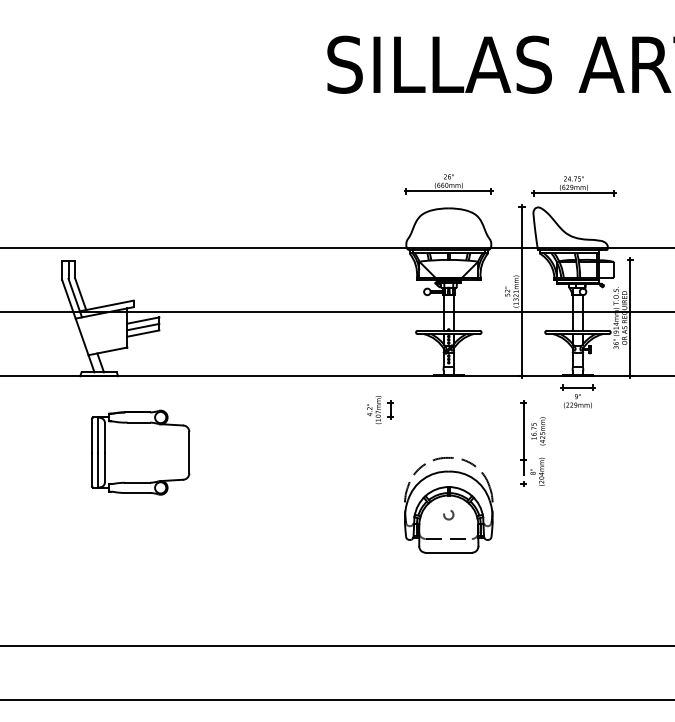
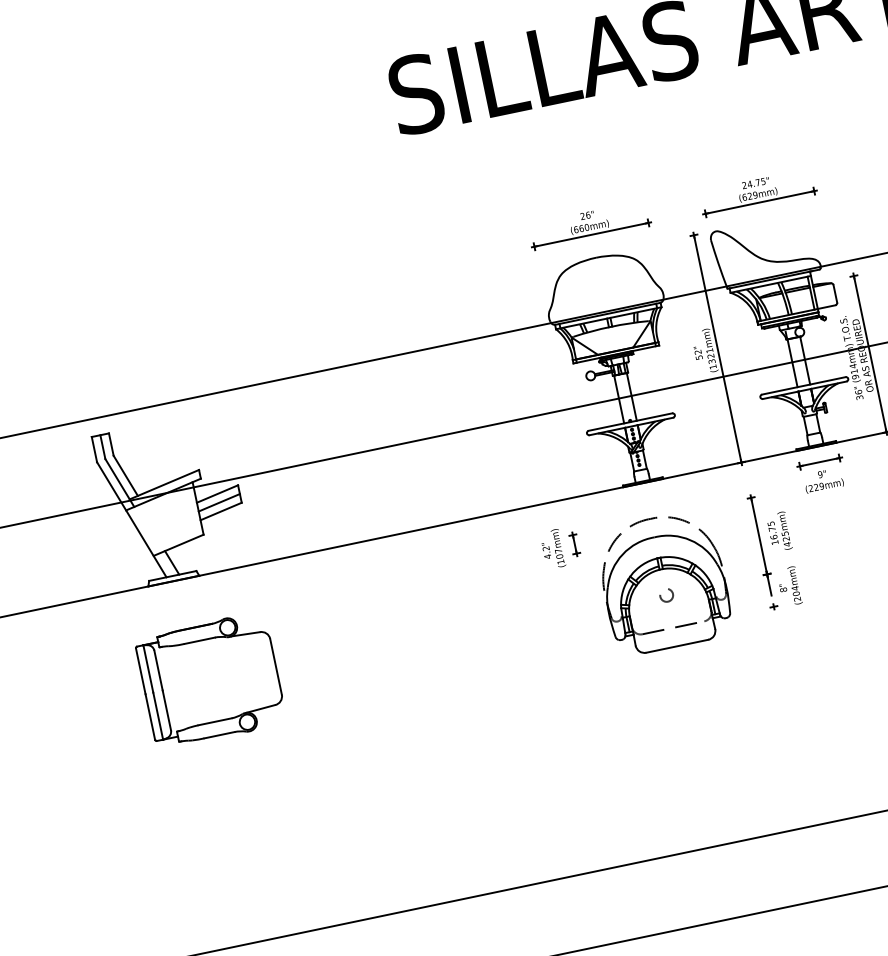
part: (140, 452) -> (210, 680), moved
part: (448, 505) -> (663, 582), moved

